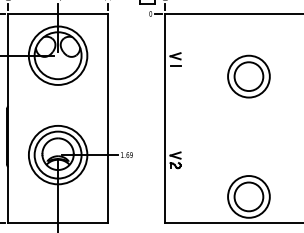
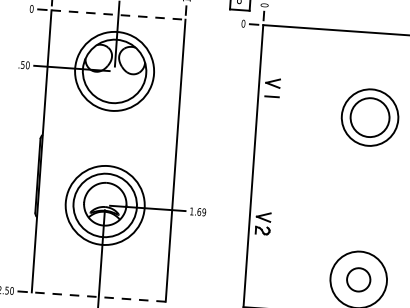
line: (58, 13) -> (119, 14), solid -> dashed
circle: (248, 196) -> (358, 279), size x0.6
line: (58, 223) -> (99, 297), solid -> dashed

